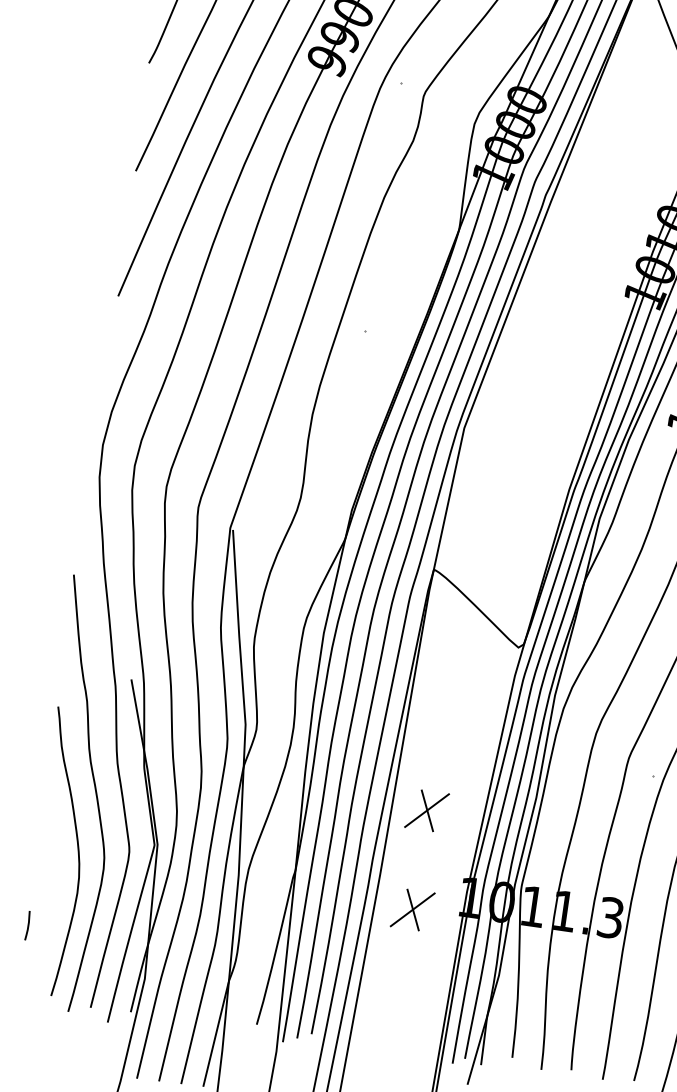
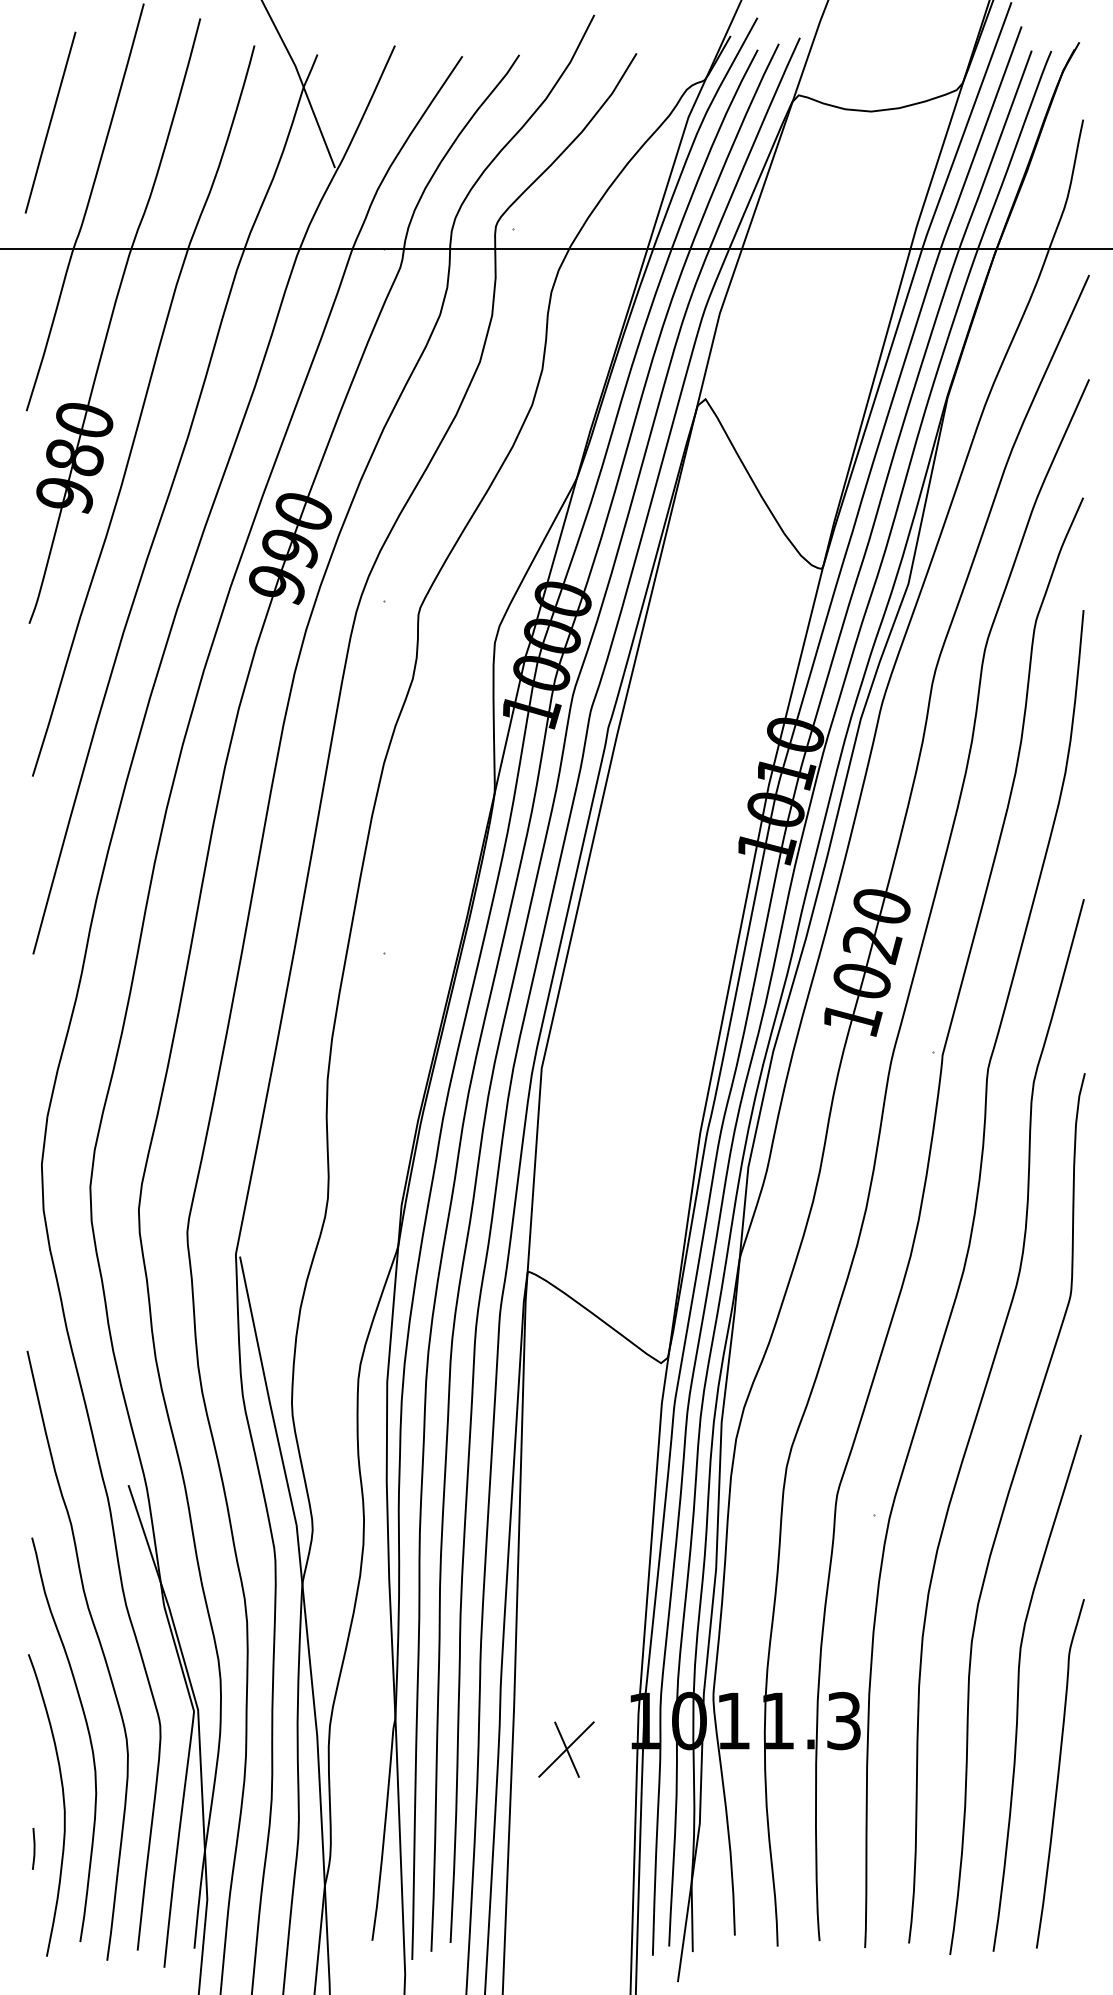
part: (427, 810) -> (566, 1608), removed
curve: (53, 898) -> (63, 1805), added

